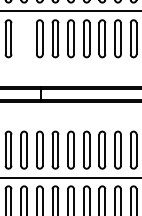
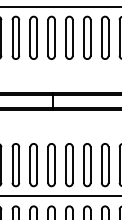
part: (23, 38) -> (32, 37), added

